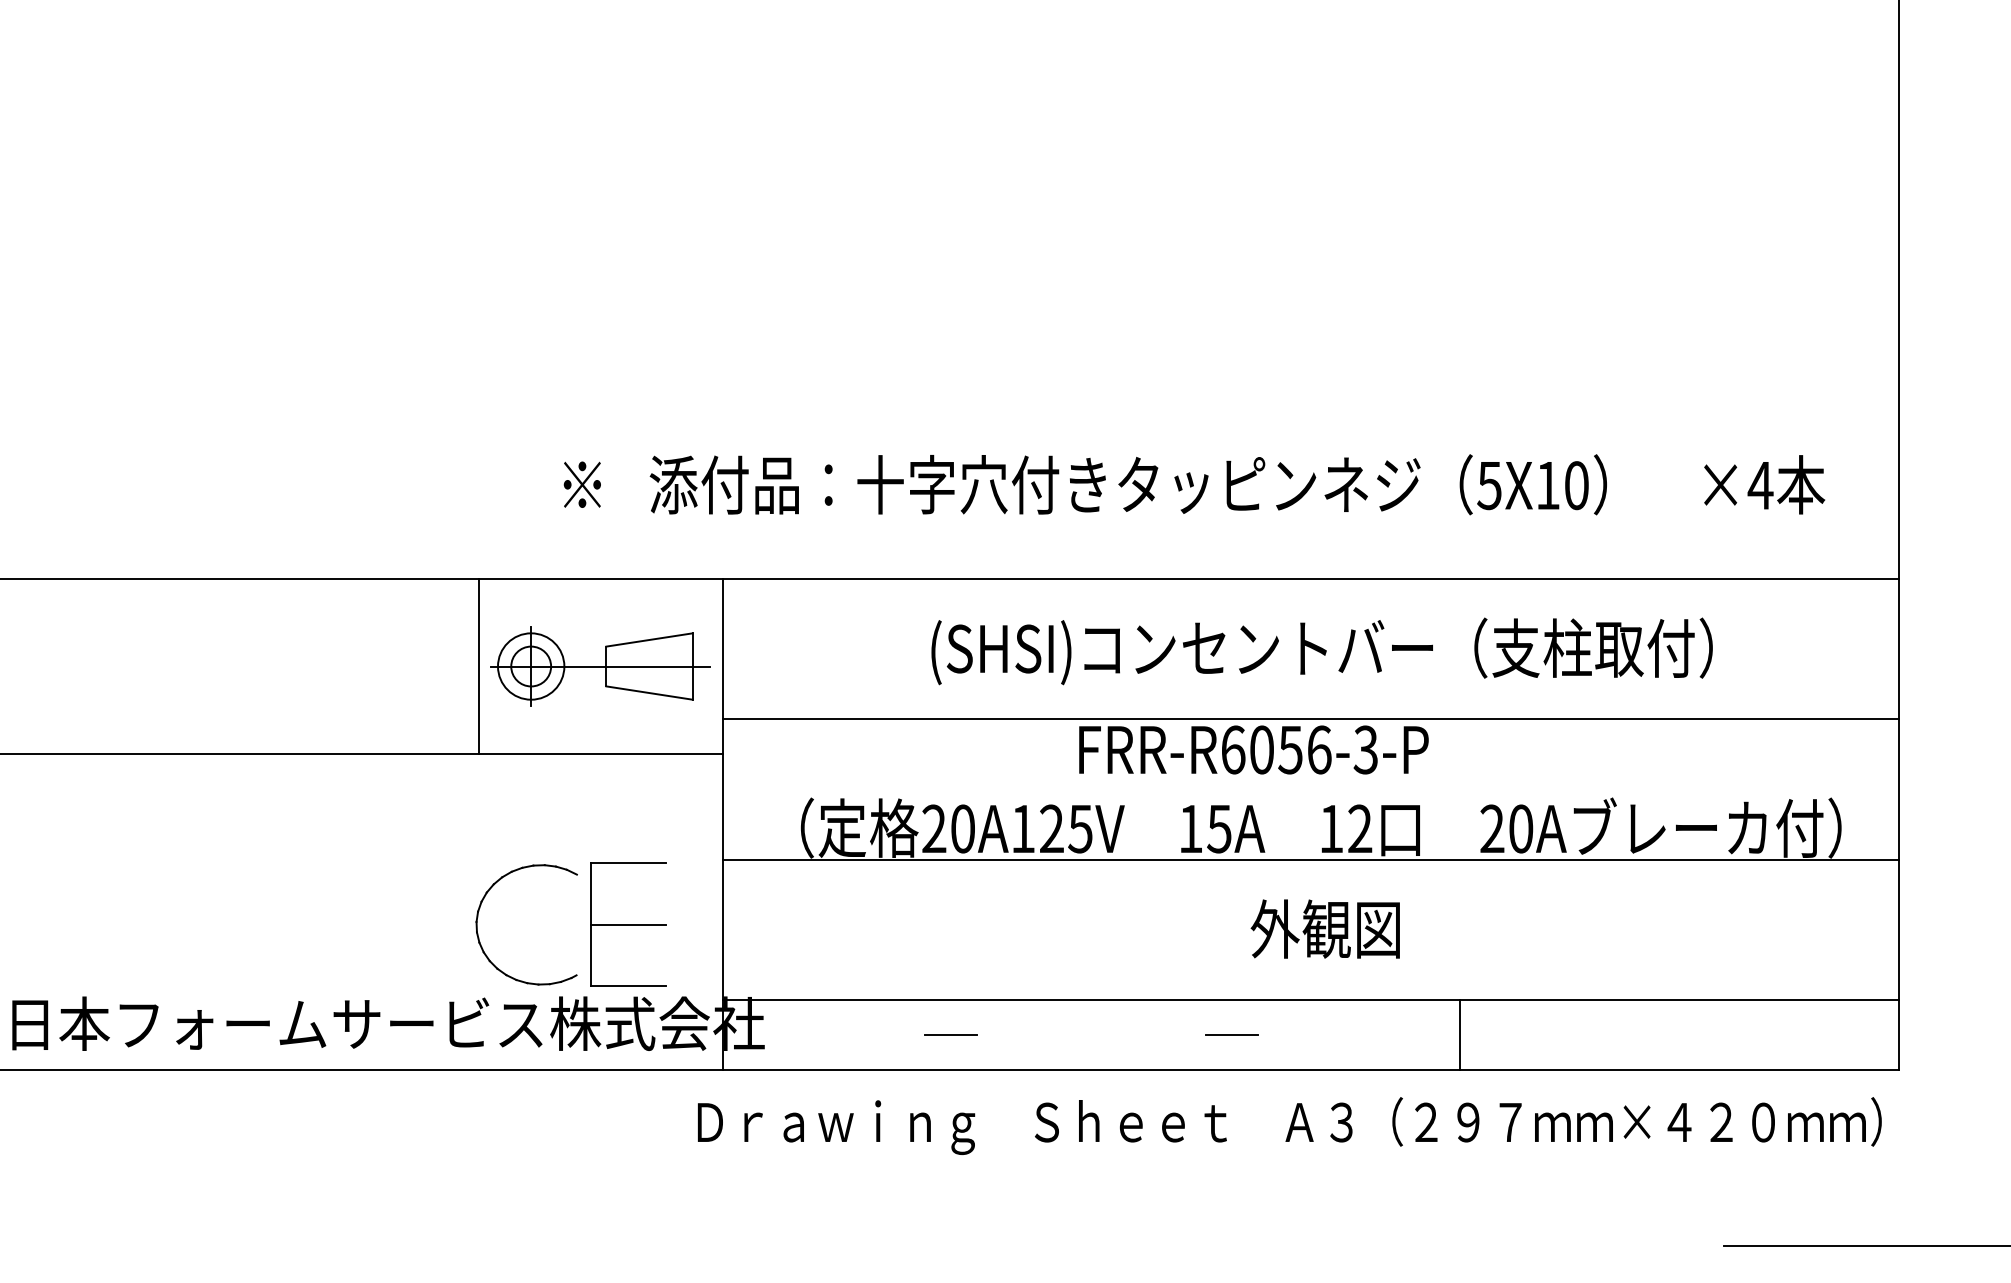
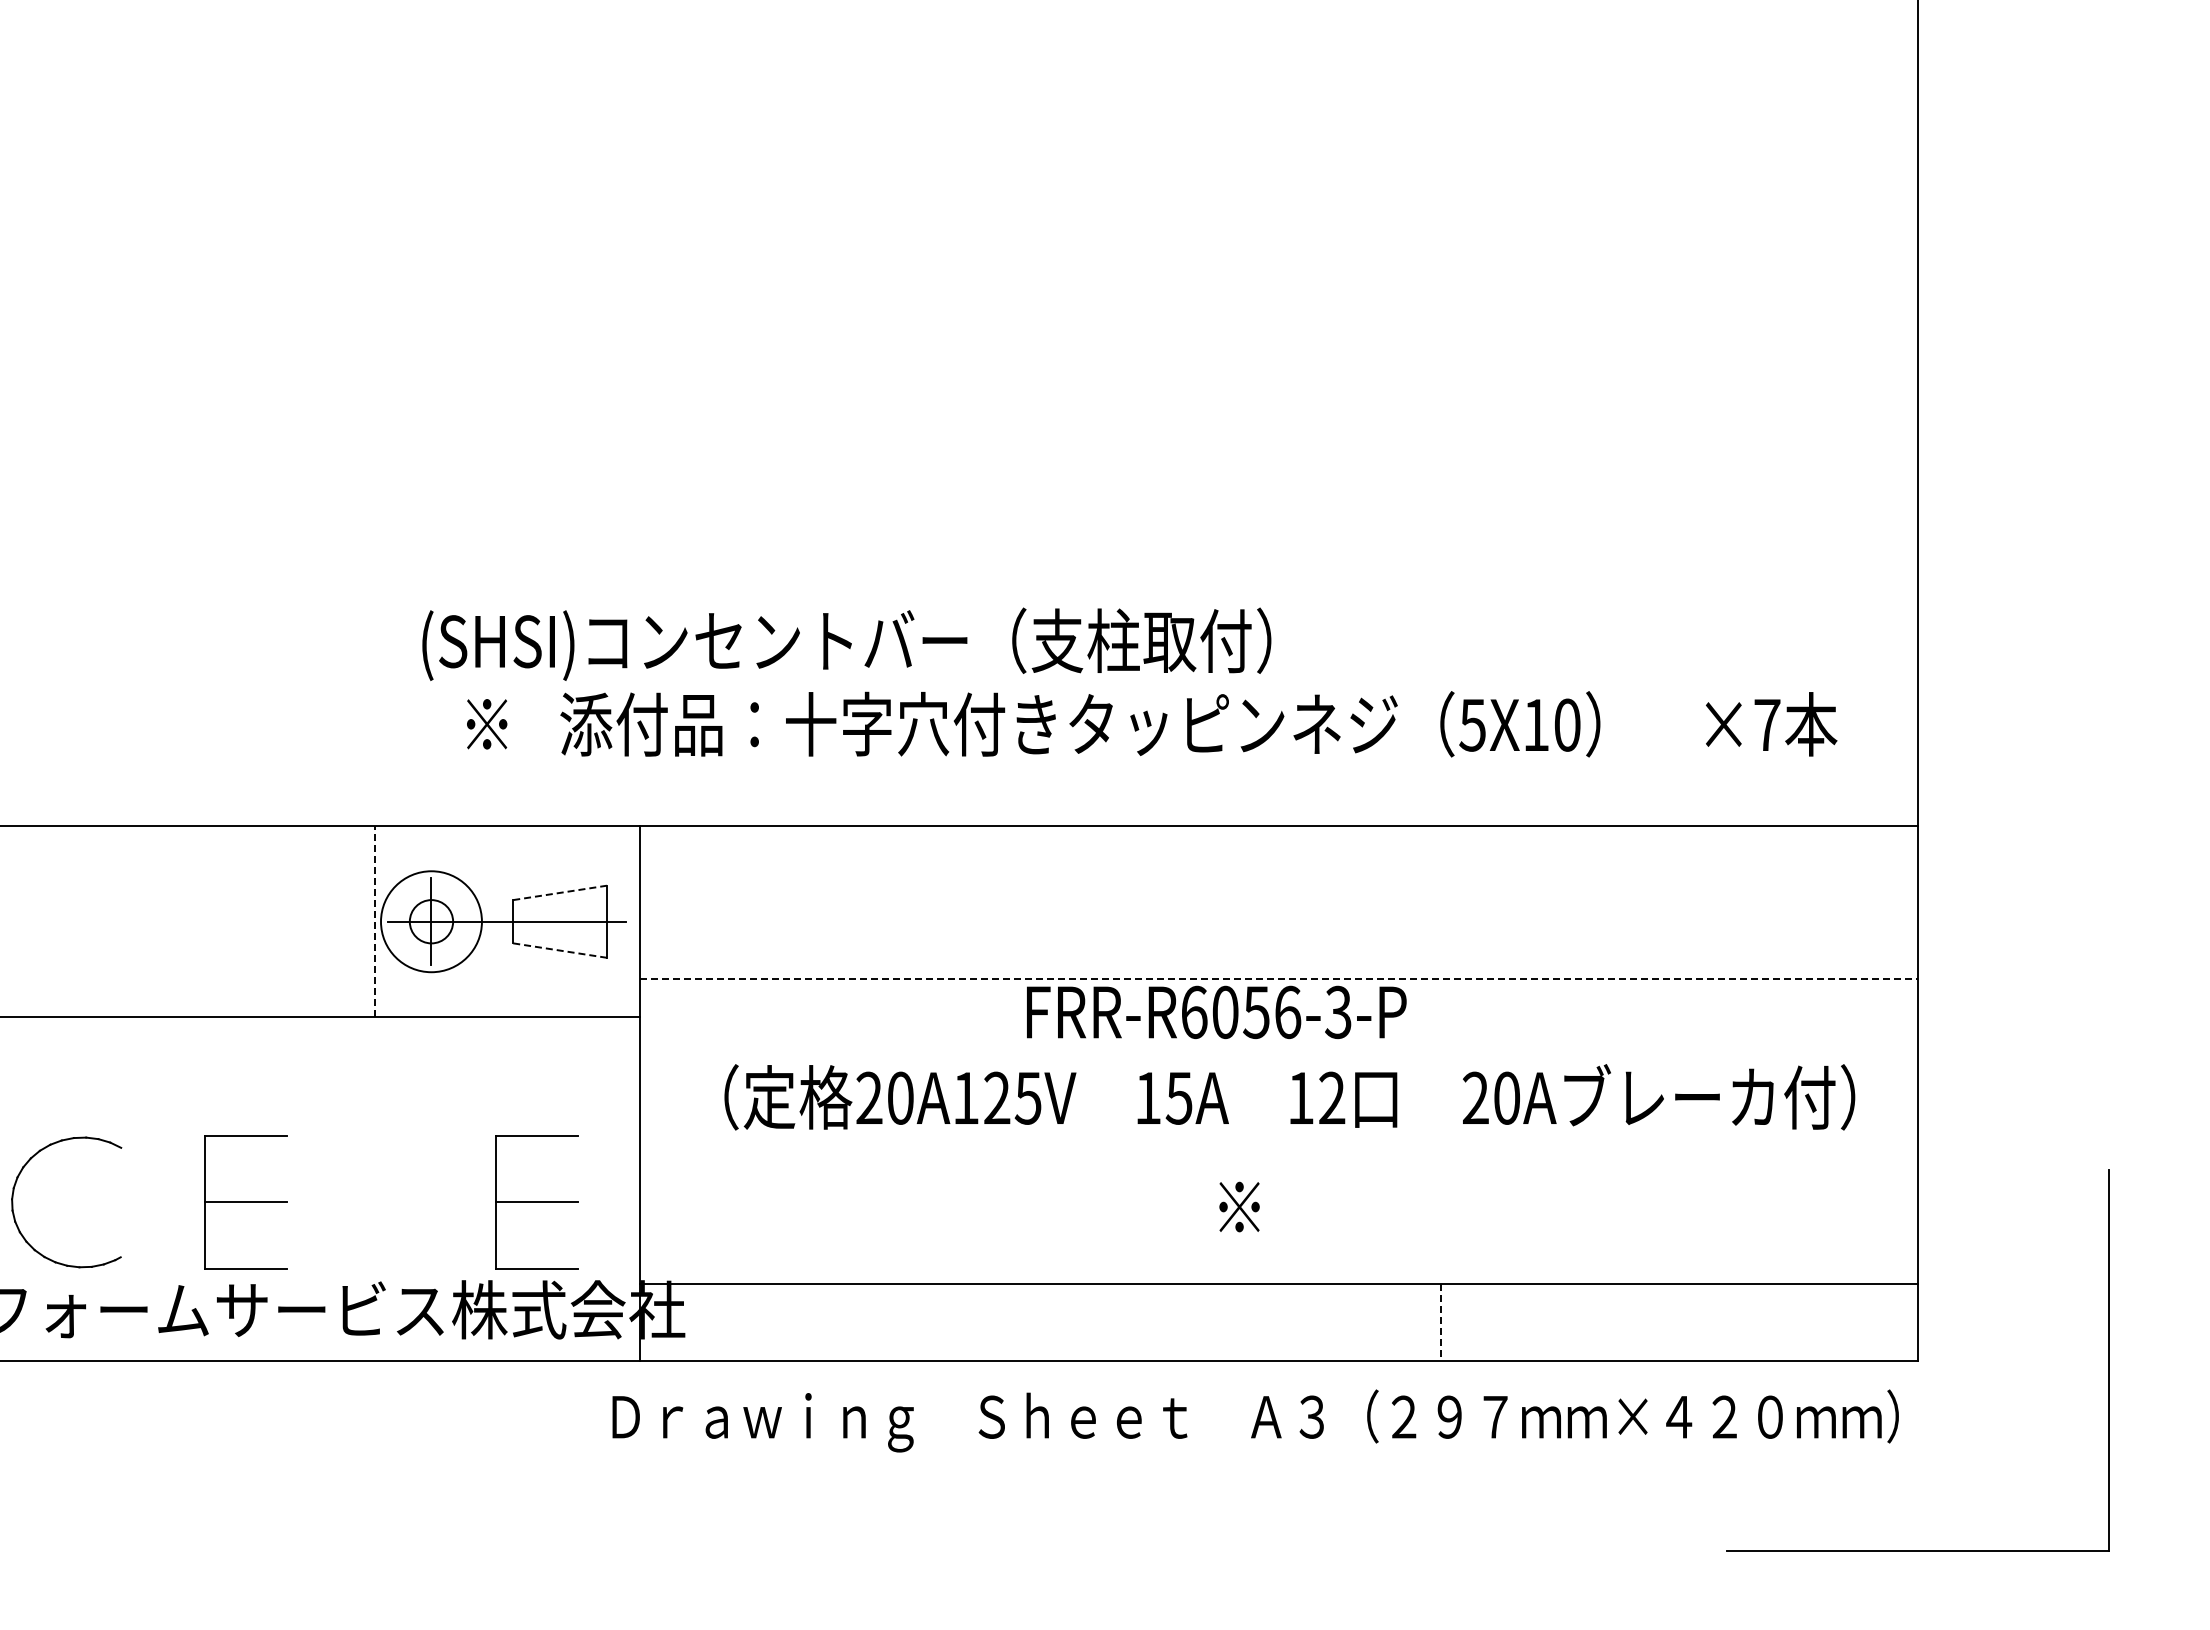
text: (1760, 484) -> (1767, 724), ×4 -> ×7
line: (649, 639) -> (560, 892), solid -> dashed
text: (1321, 650) -> (846, 643), moved
line: (478, 666) -> (374, 921), solid -> dashed
circle: (531, 666) -> (431, 921), size x1.4
line: (649, 692) -> (560, 950), solid -> dashed
line: (1311, 719) -> (1279, 979), solid -> dashed
line: (1310, 859) -> (1278, 1131), removed
part: (360, 924) -> (245, 1202), added
part: (477, 924) -> (13, 1202), moved
text: (1325, 928) -> (1294, 1206), 外観図 -> ※
line: (950, 1034) -> (887, 1321), removed
line: (1231, 1034) -> (1192, 1321), removed
line: (1459, 1035) -> (1440, 1322), solid -> dashed

